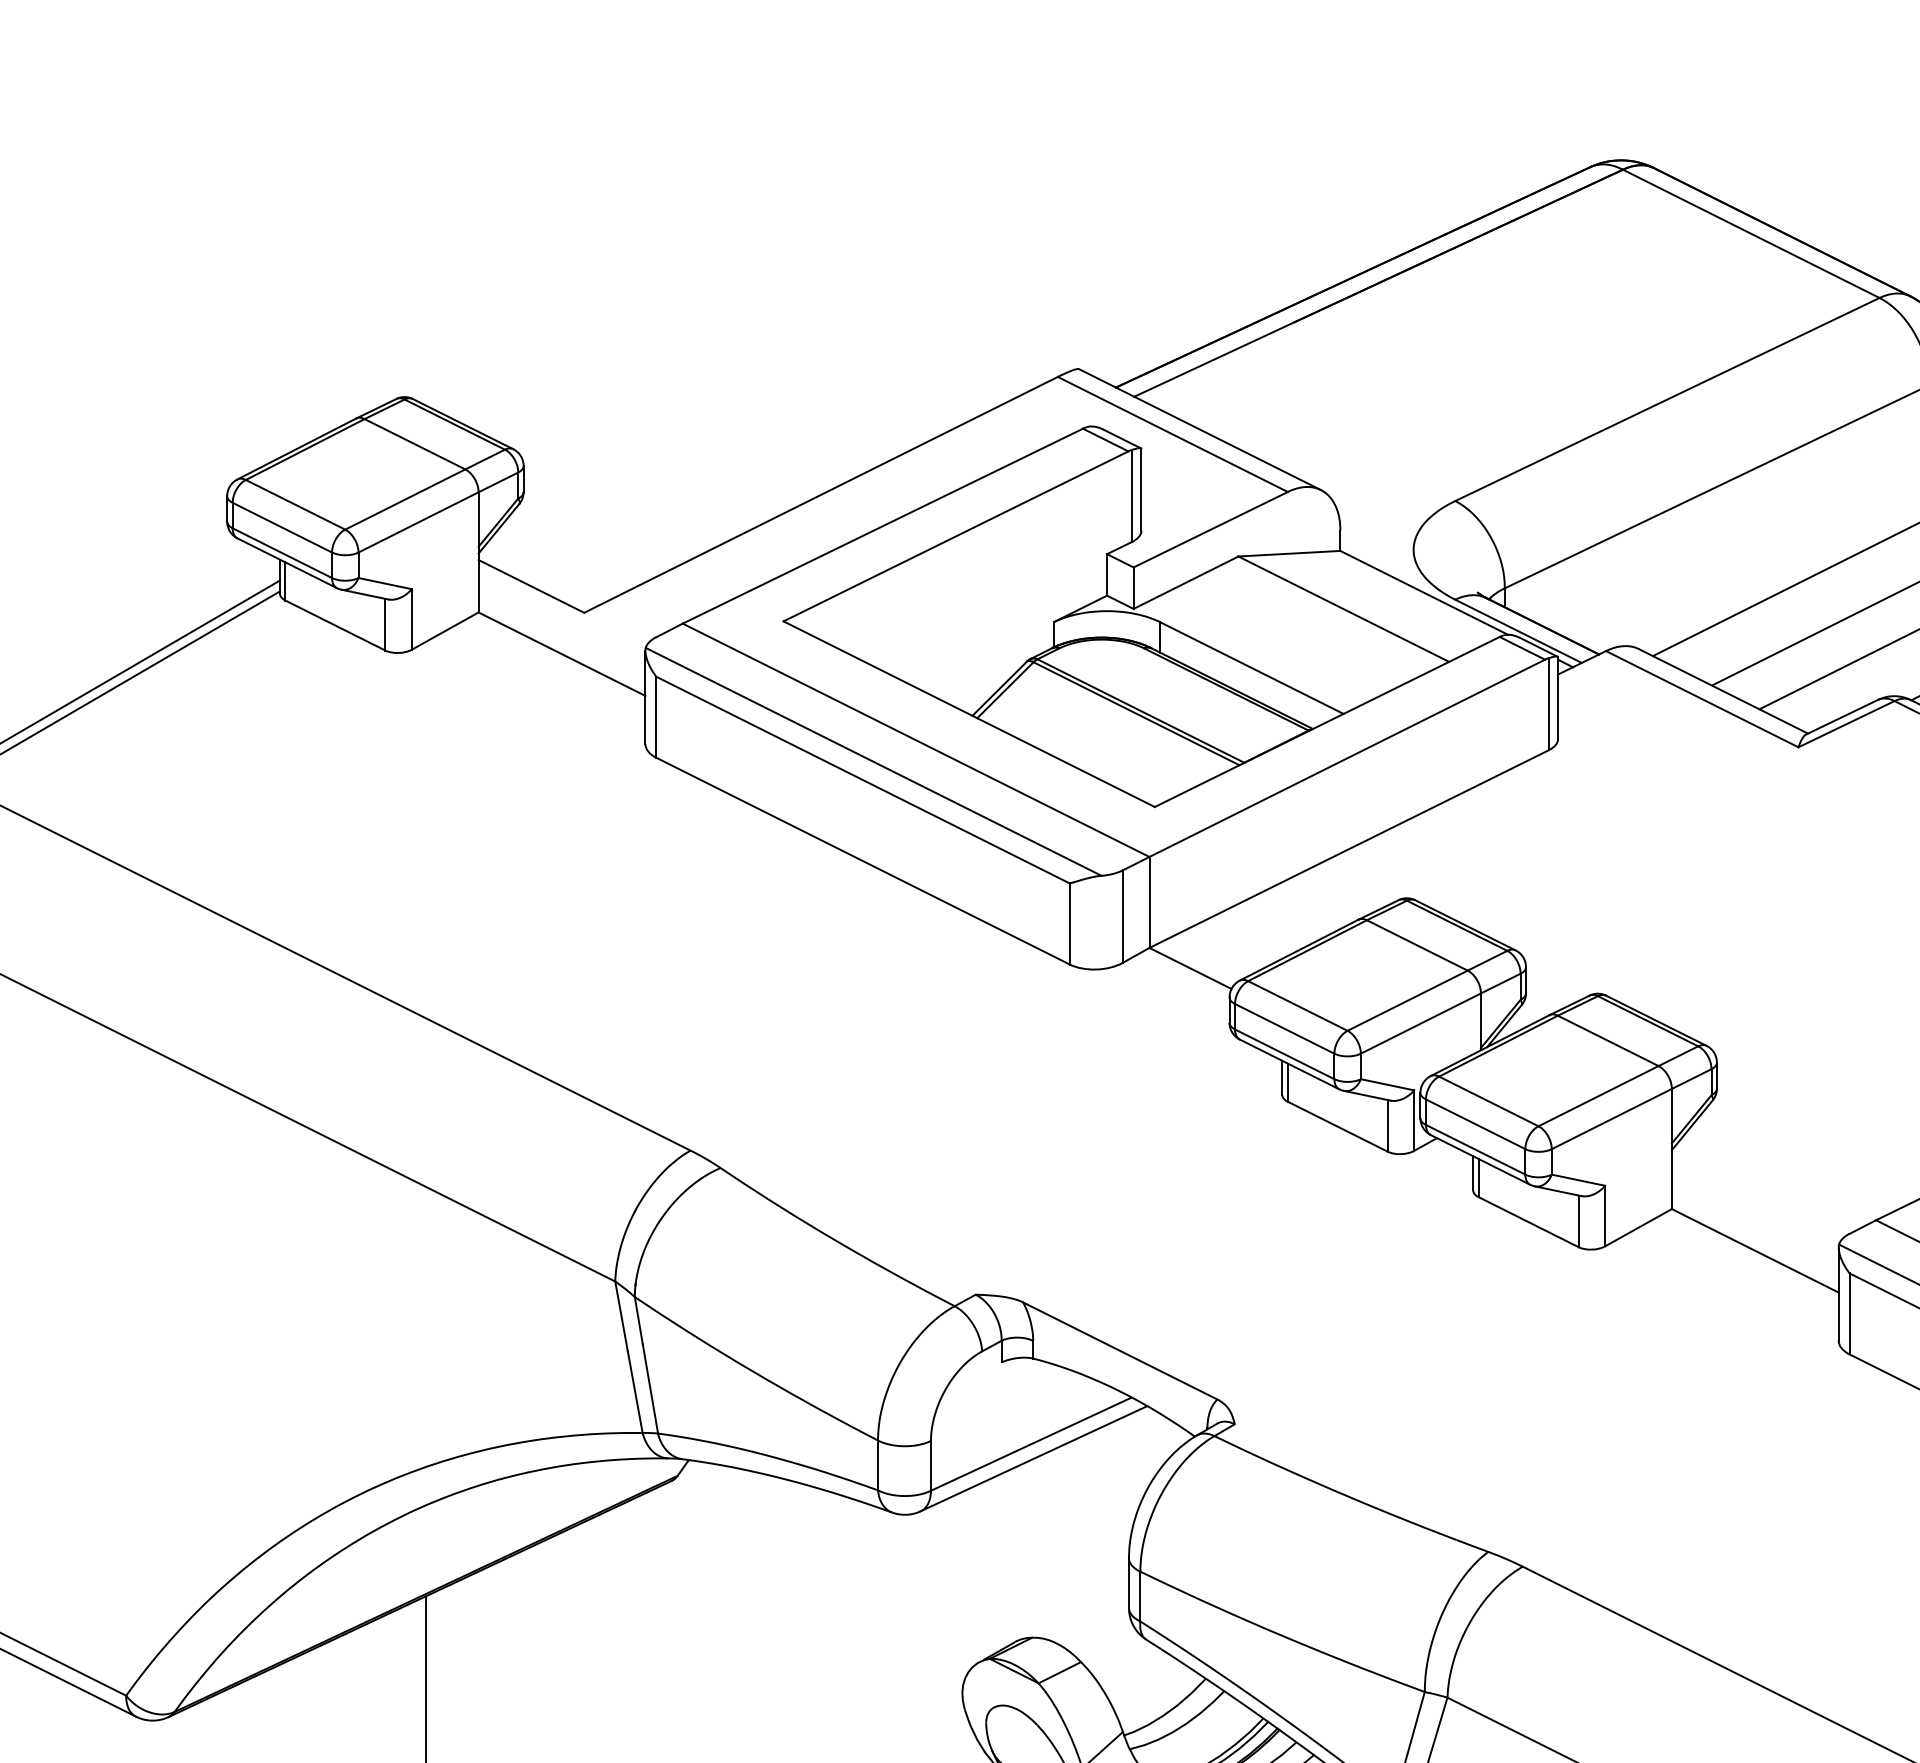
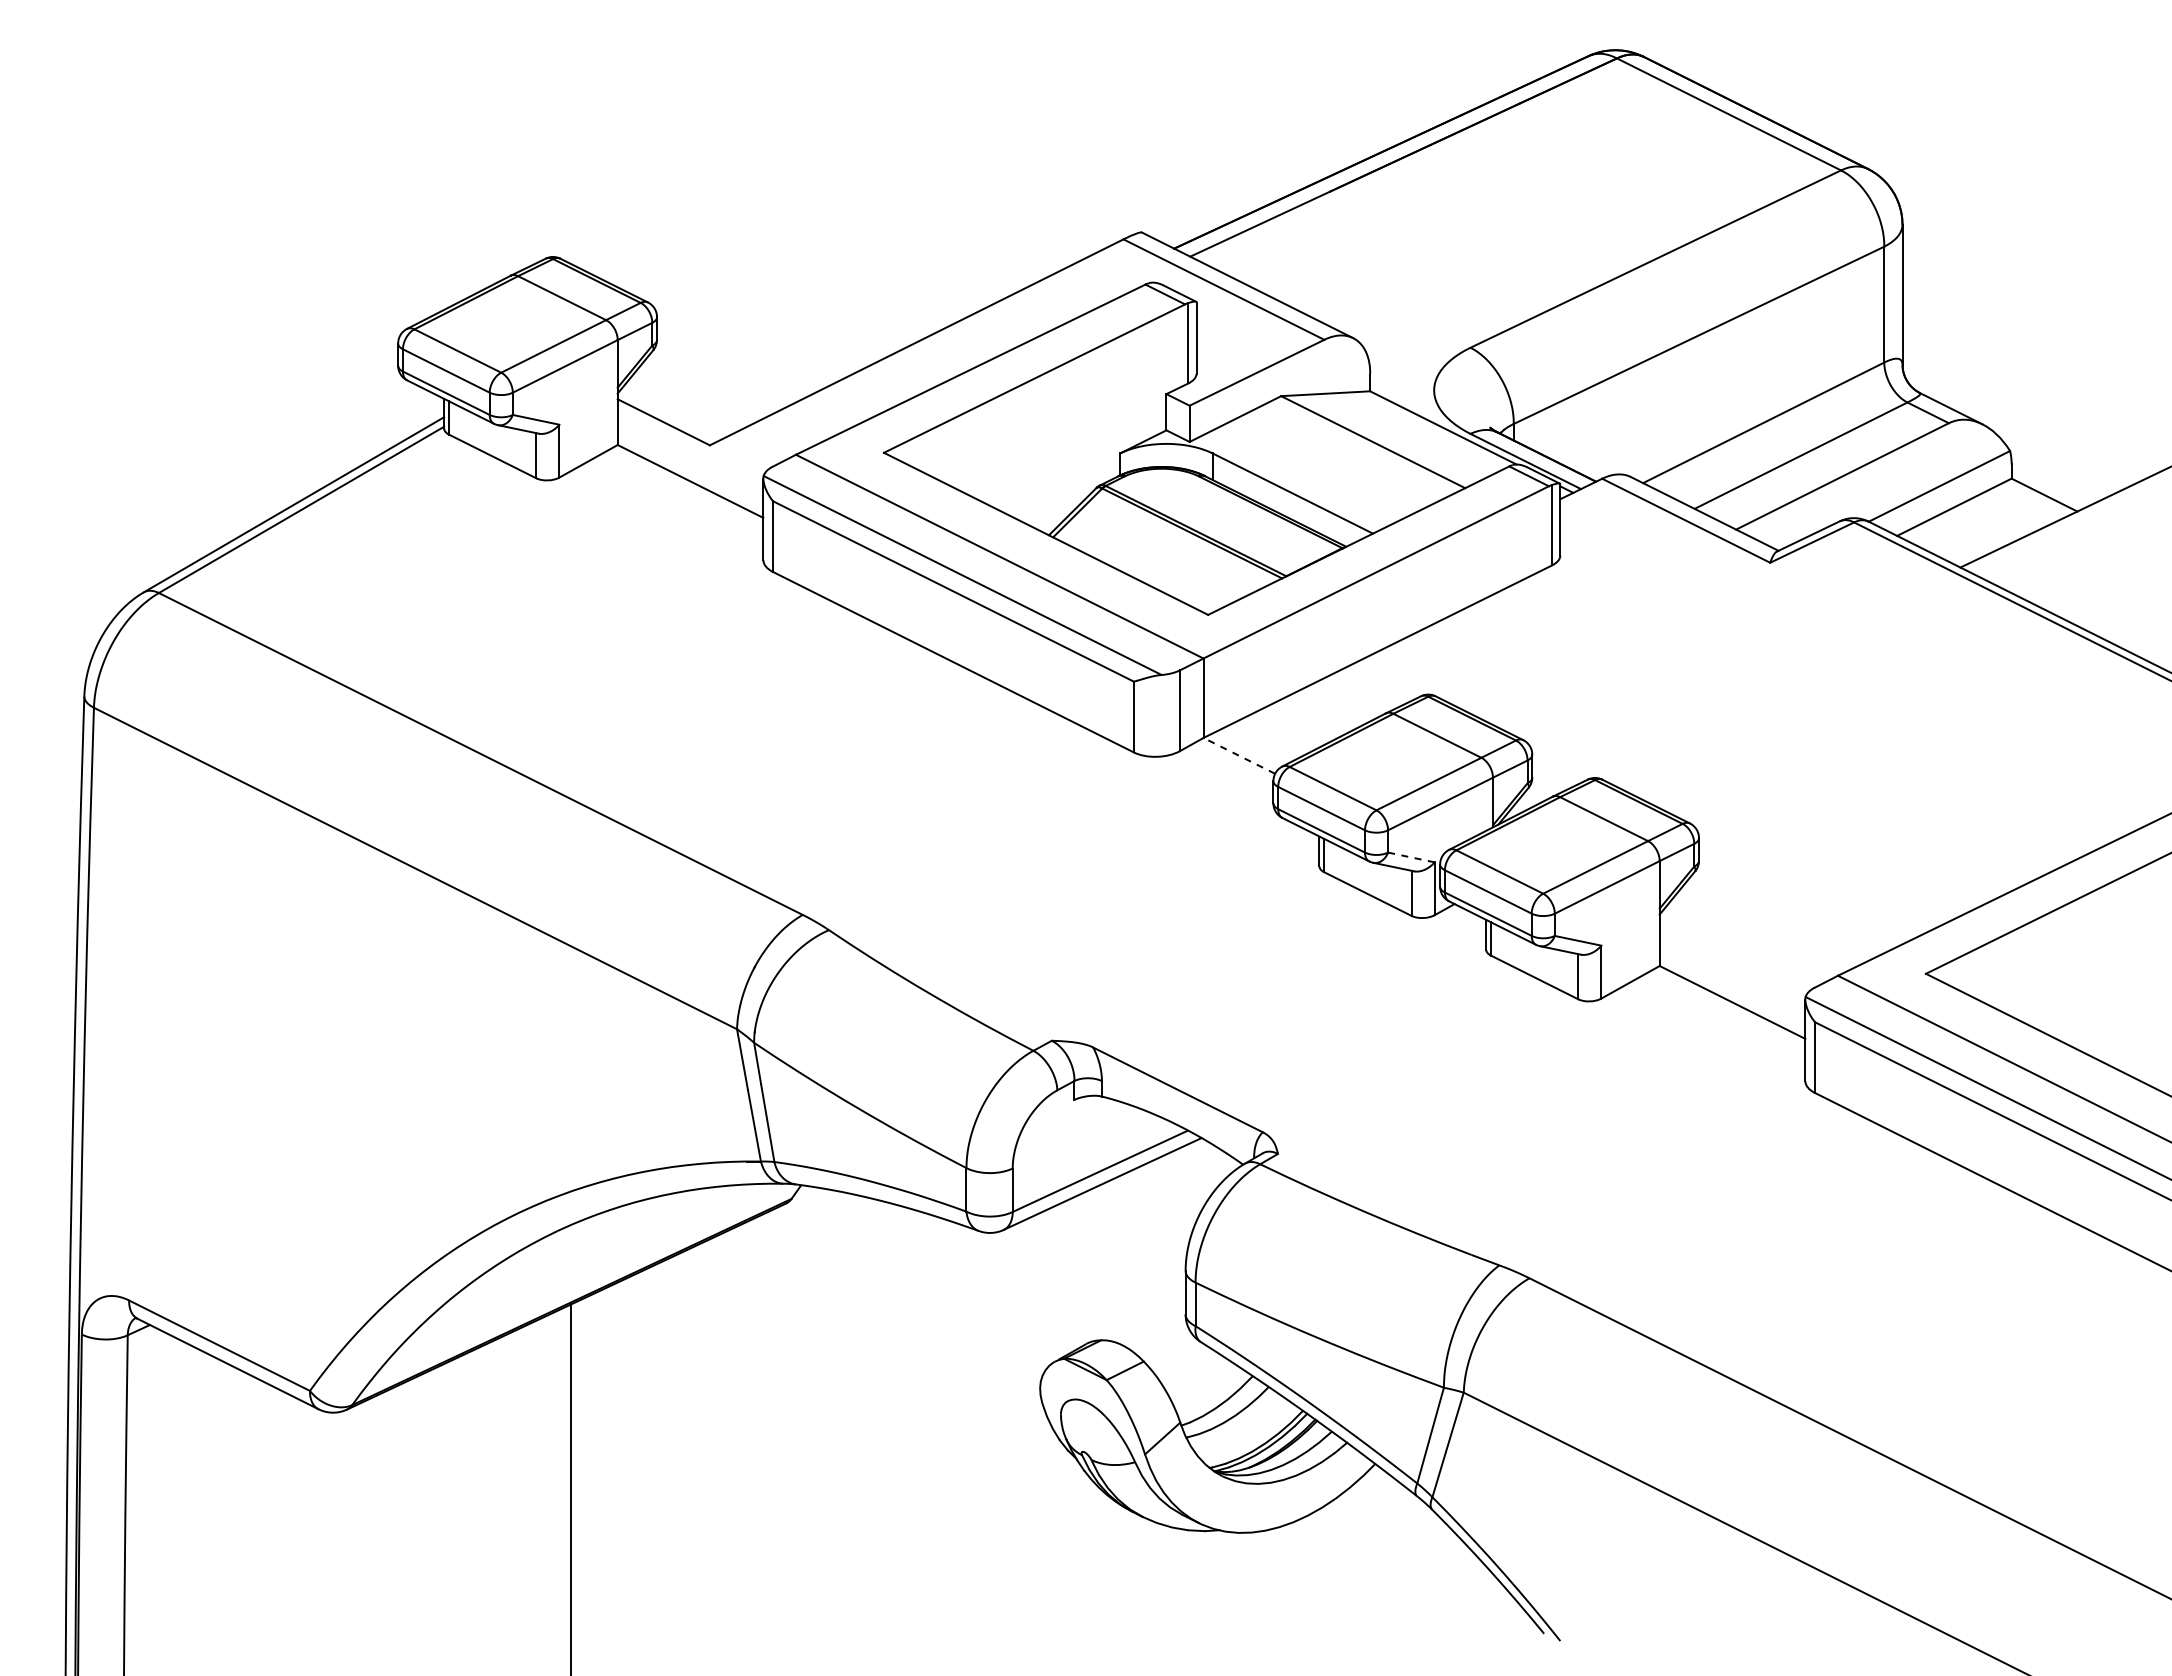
line: (1189, 968) -> (1238, 755), solid -> dashed
line: (1387, 1084) -> (1411, 857), solid -> dashed

